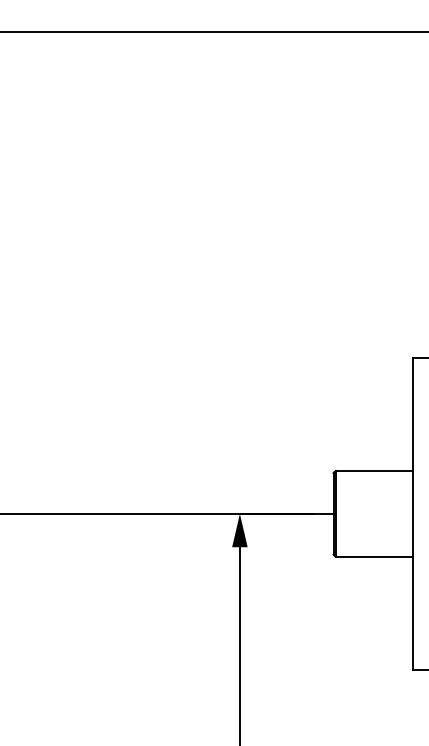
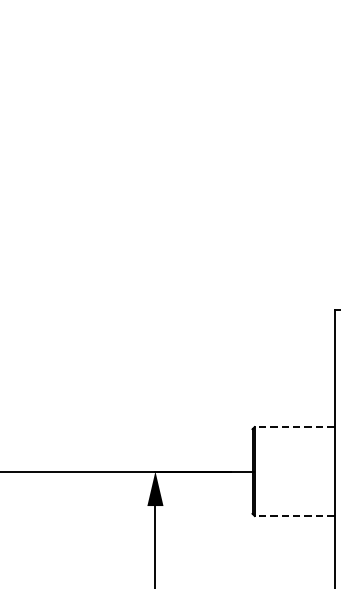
line: (374, 471) -> (294, 427), solid -> dashed
line: (374, 556) -> (294, 515), solid -> dashed

